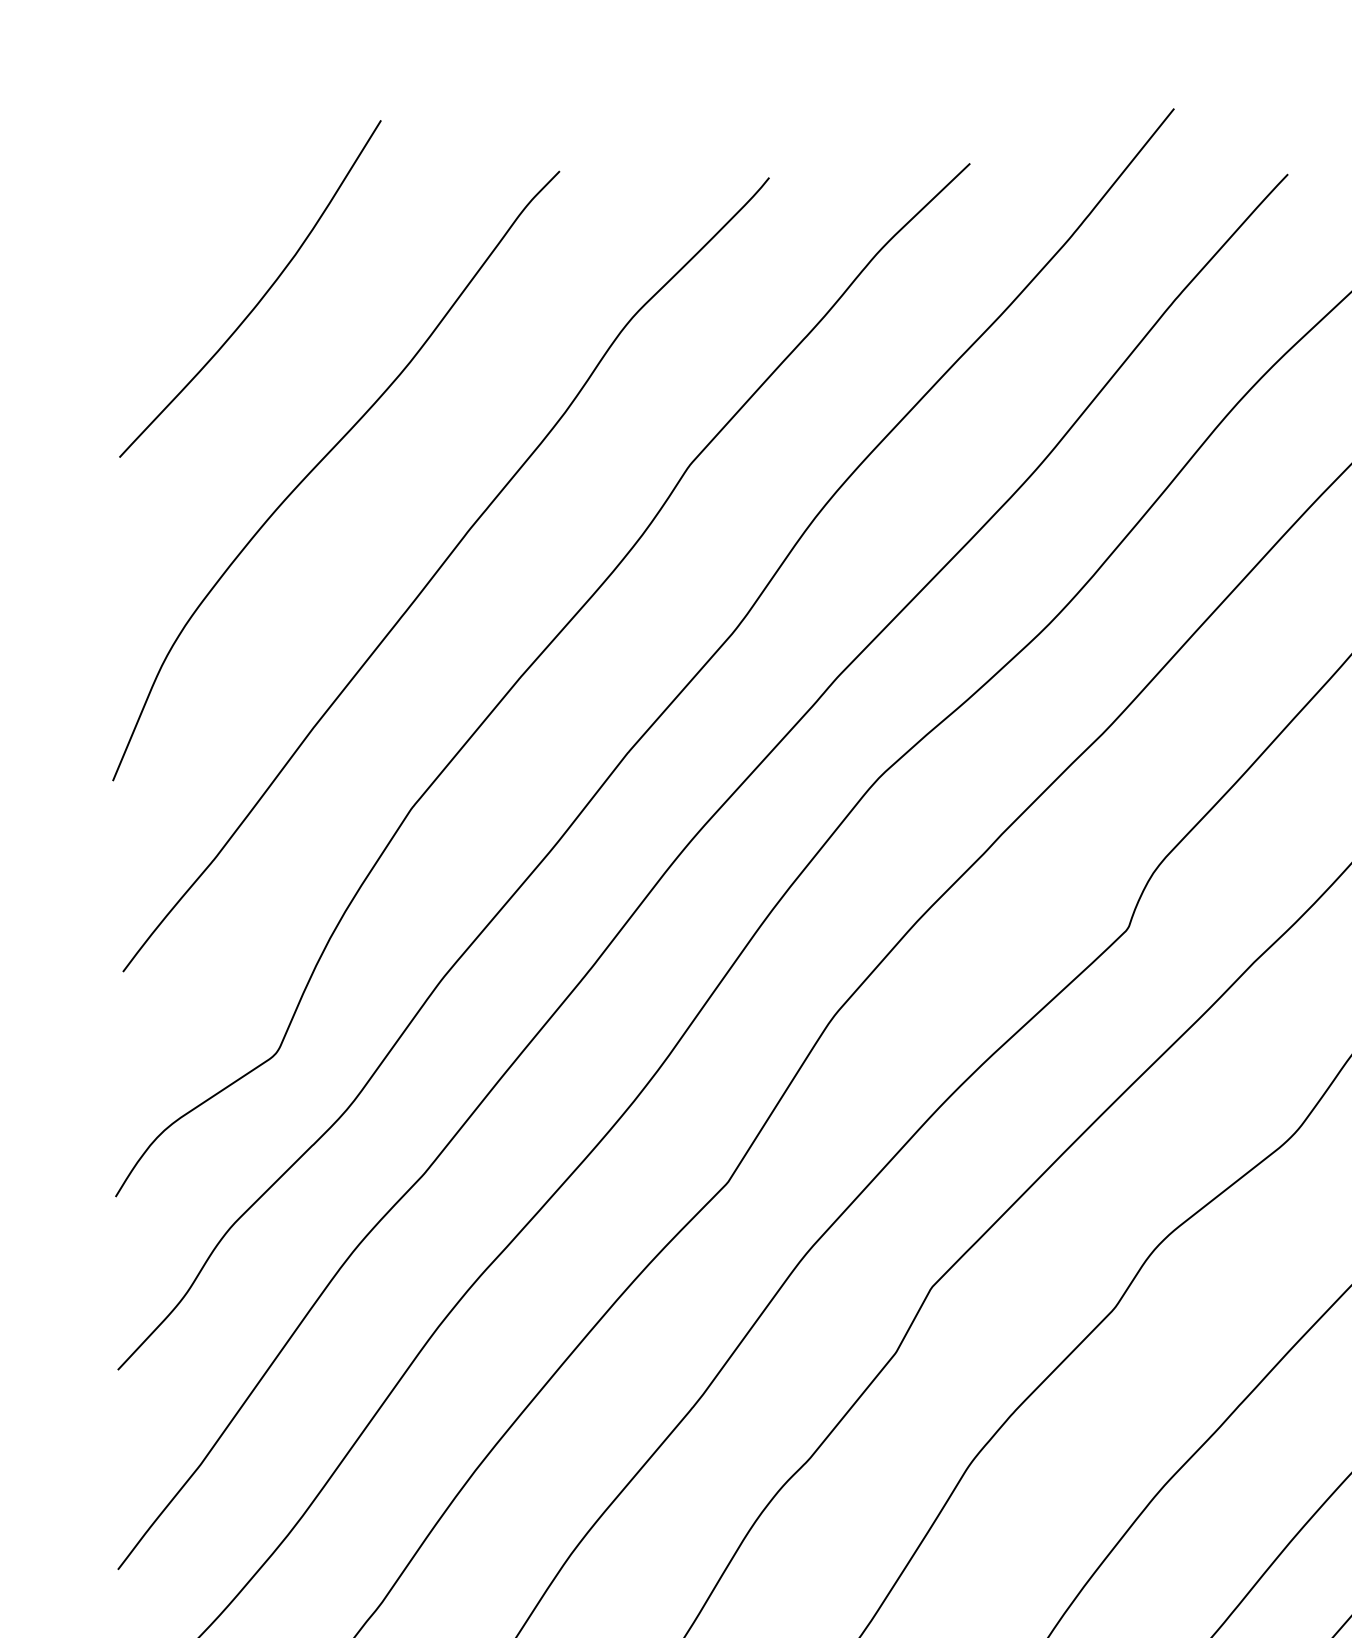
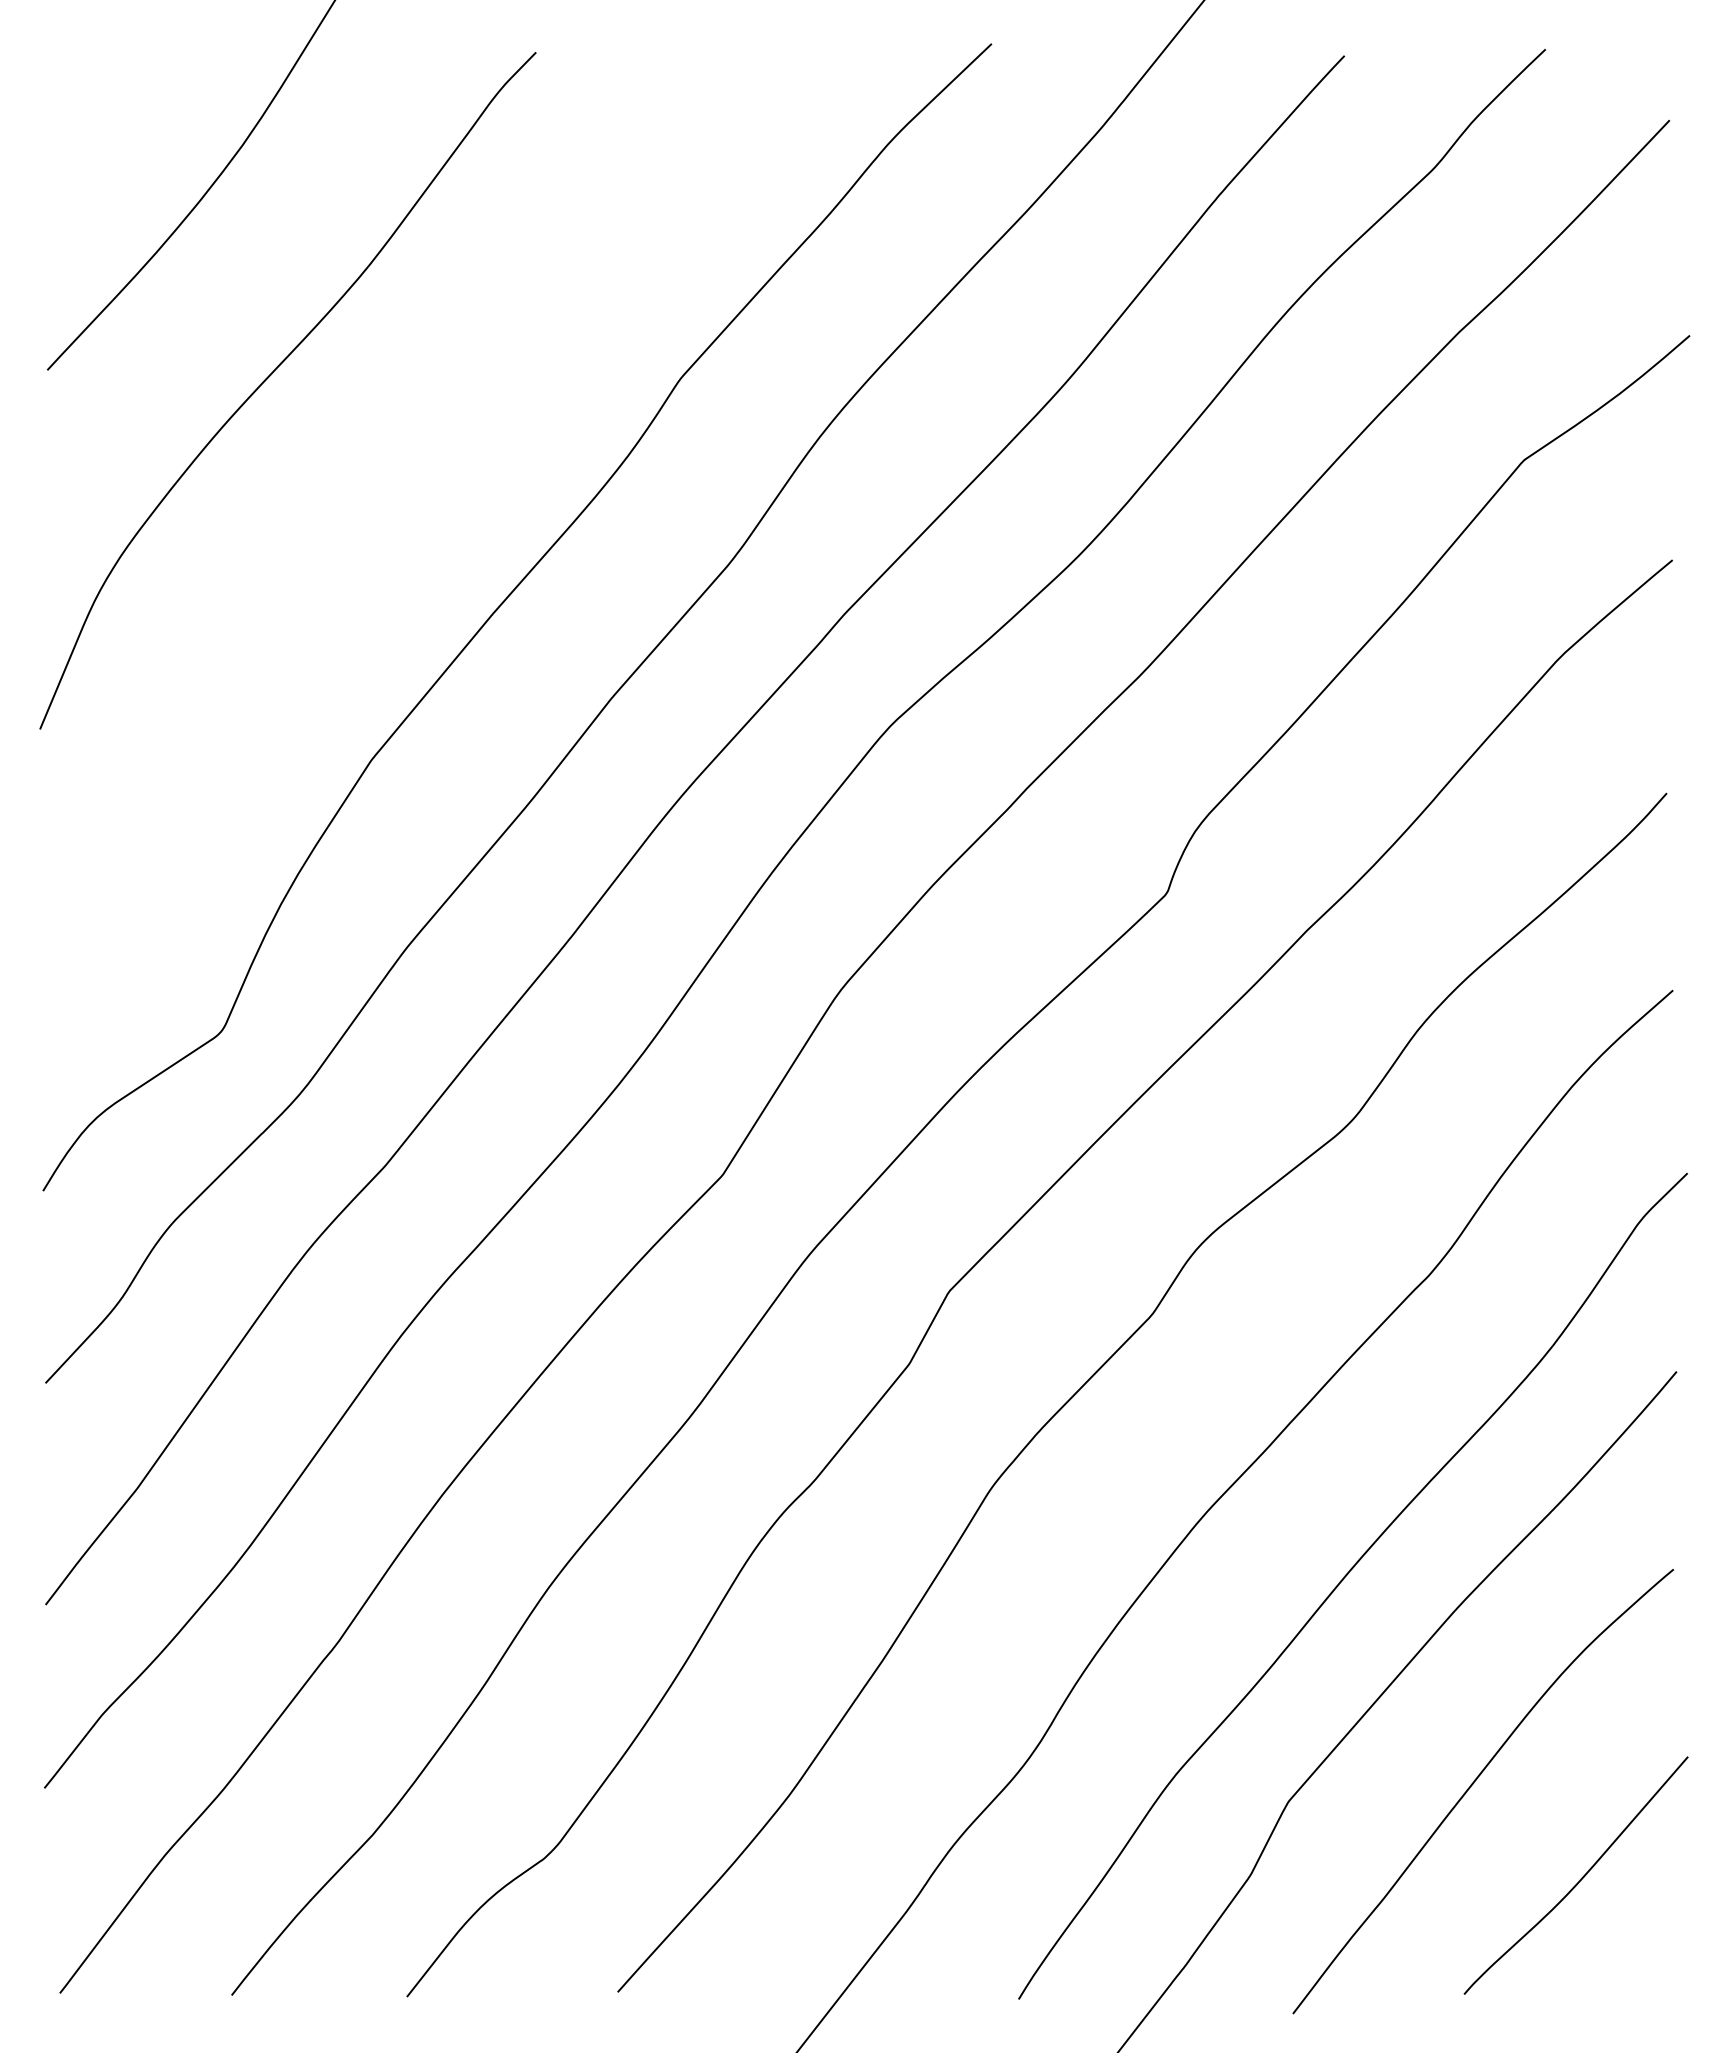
curve: (440, 569) -> (403, 494), removed

